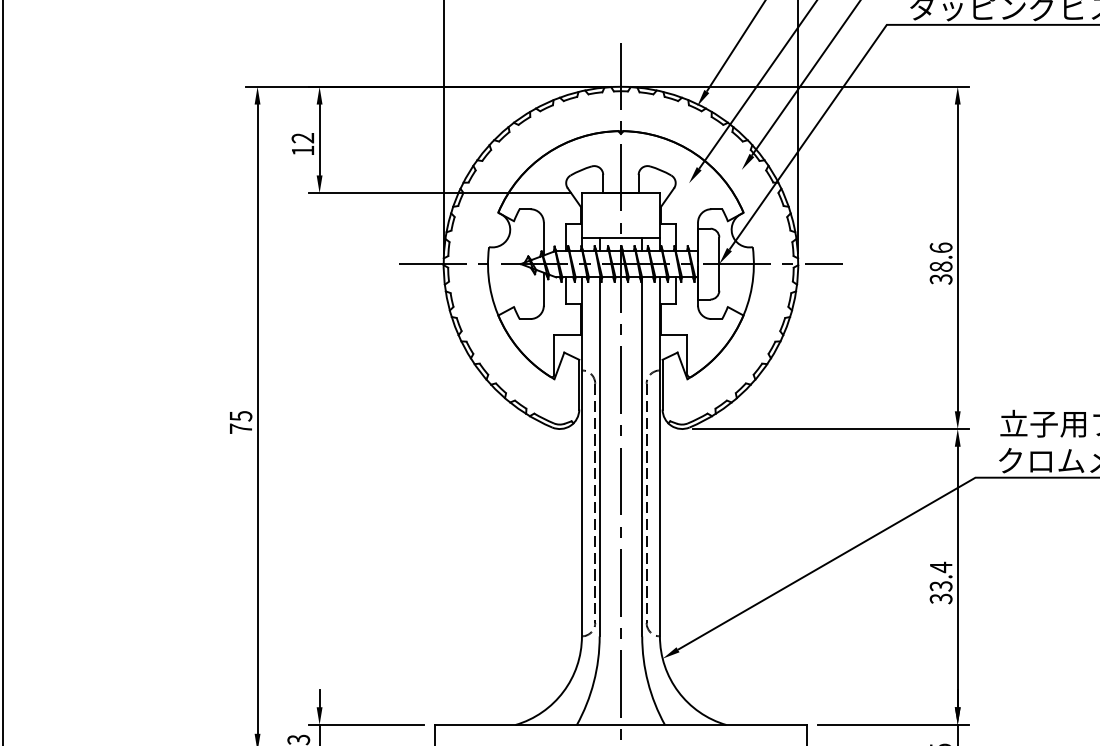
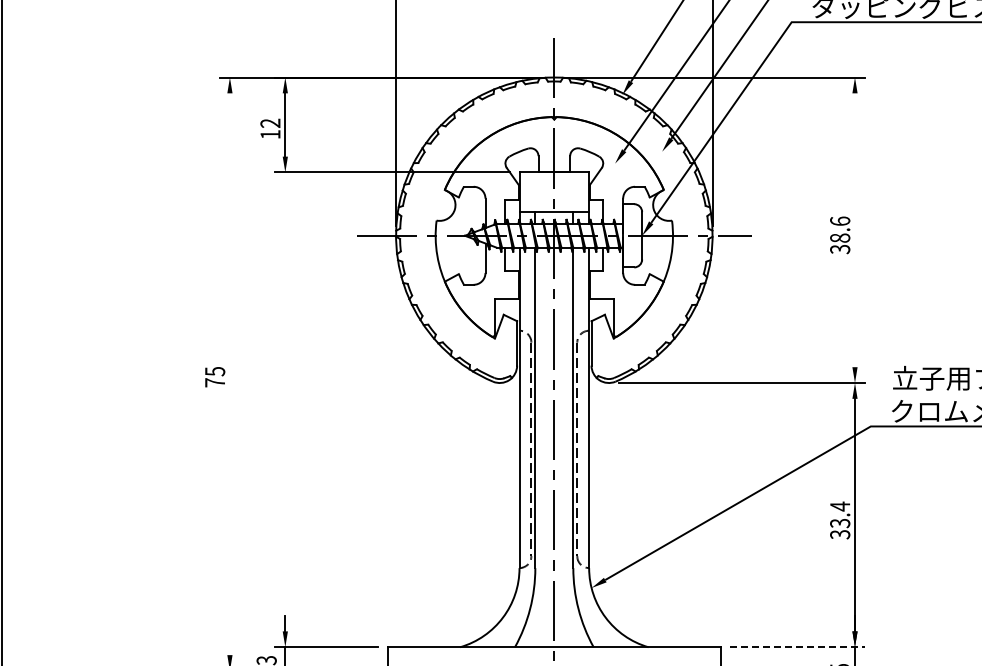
line: (958, 258) -> (855, 230), removed
line: (257, 419) -> (229, 374), removed
line: (894, 725) -> (798, 647), solid -> dashed

